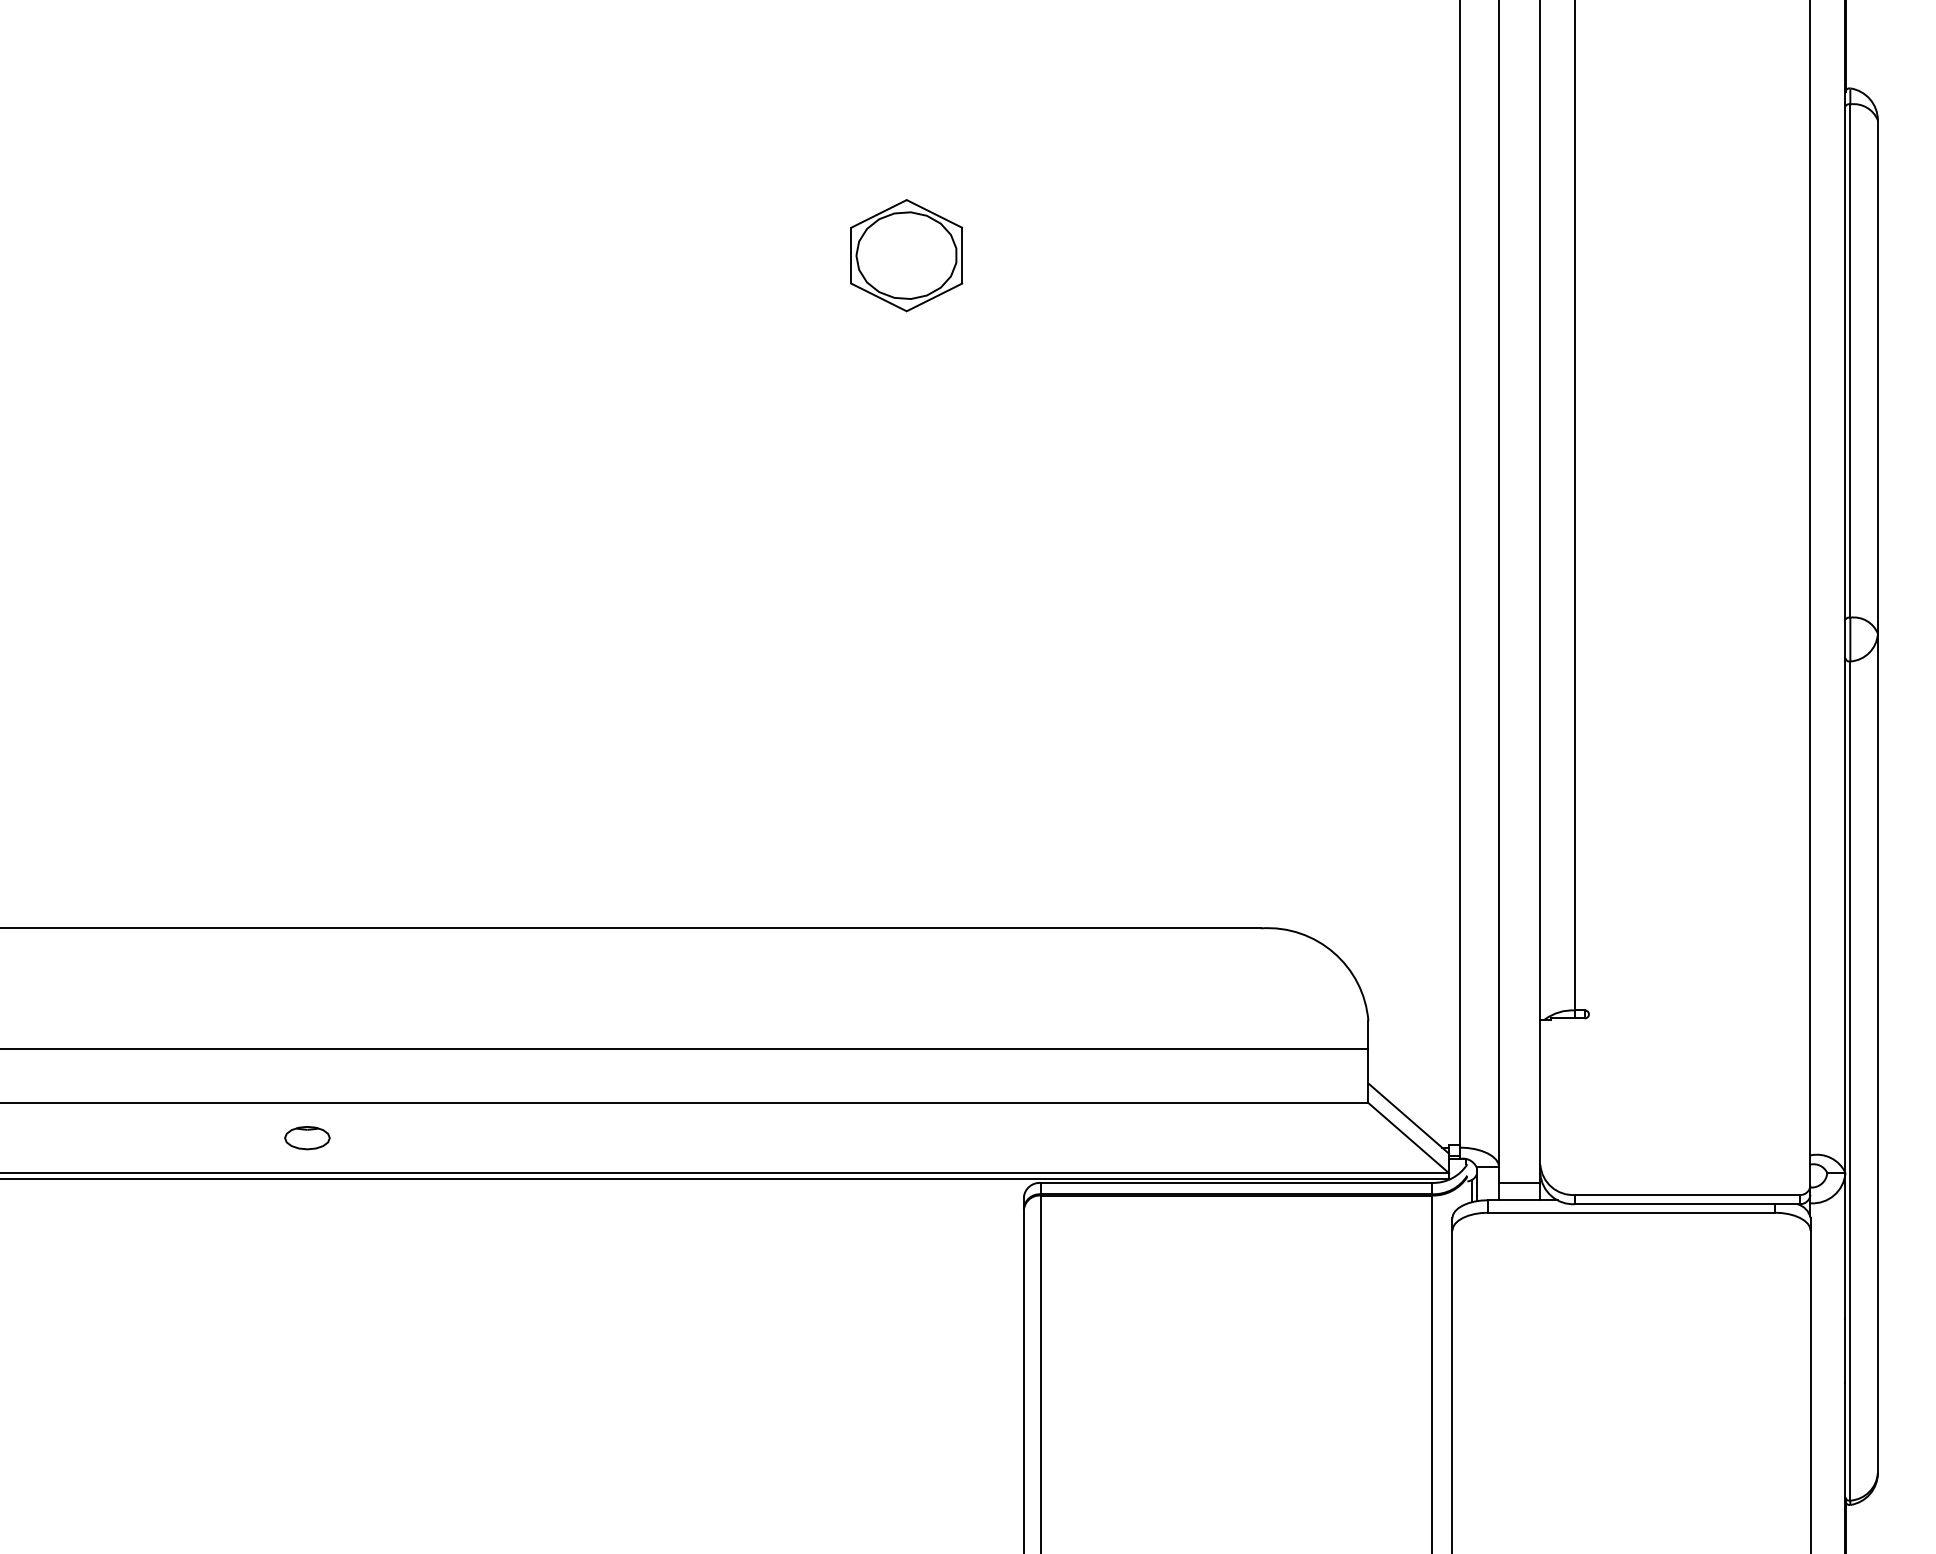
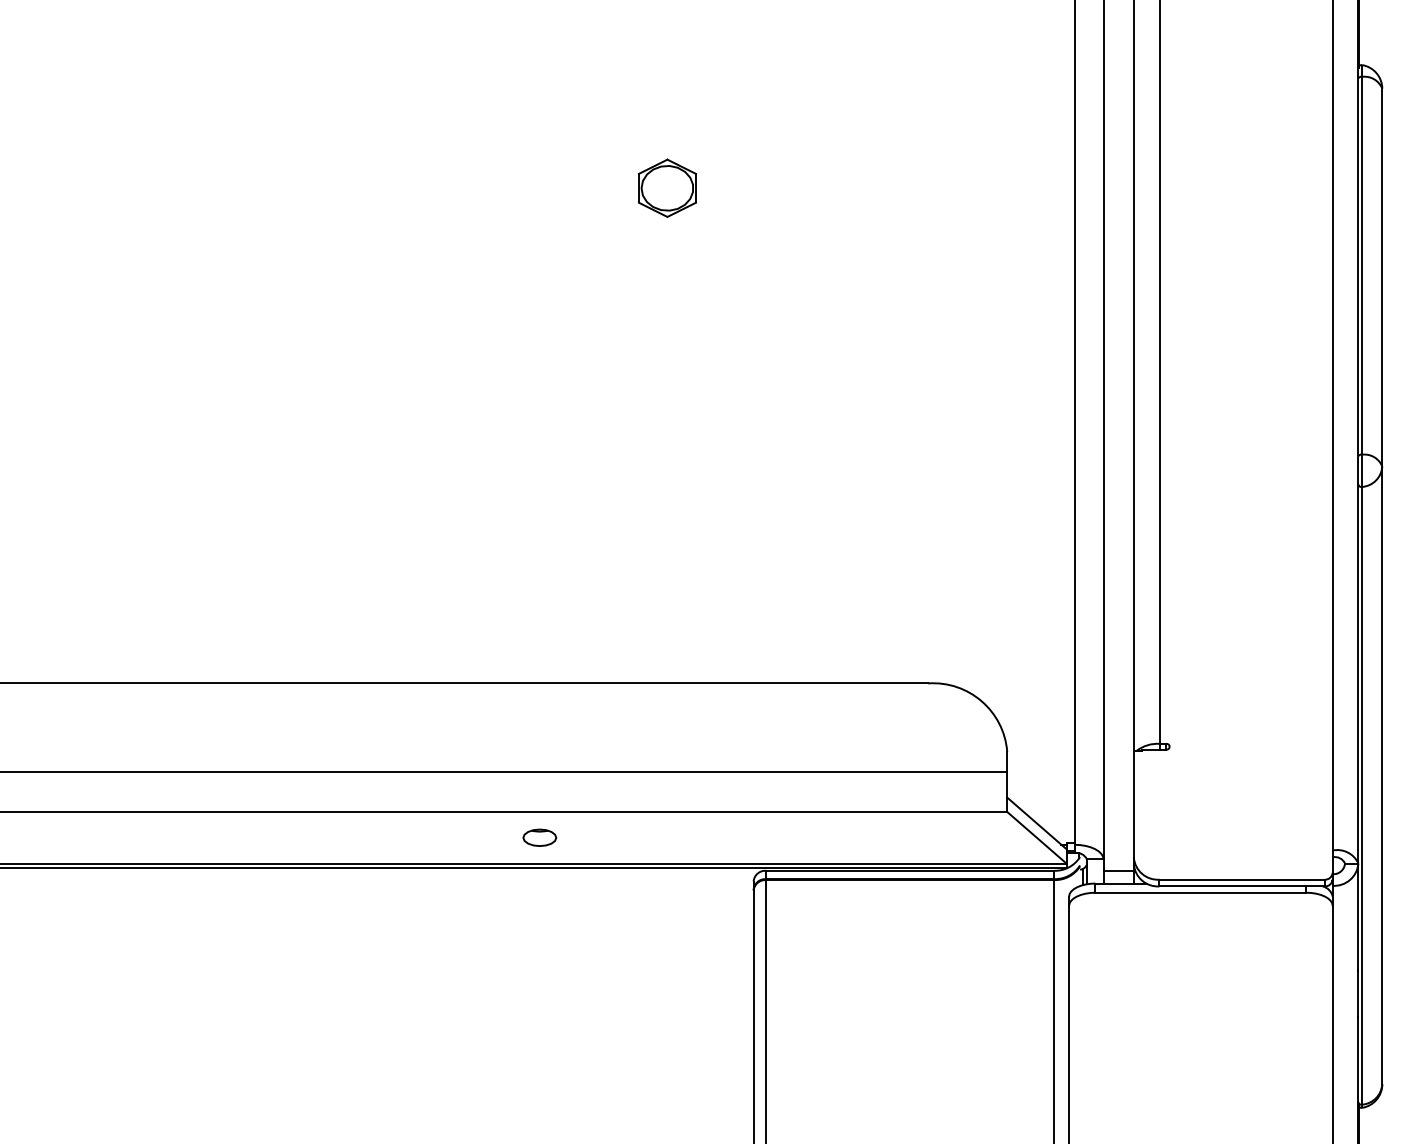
part: (906, 255) -> (667, 188), size x0.7
part: (307, 1138) -> (539, 838), moved

